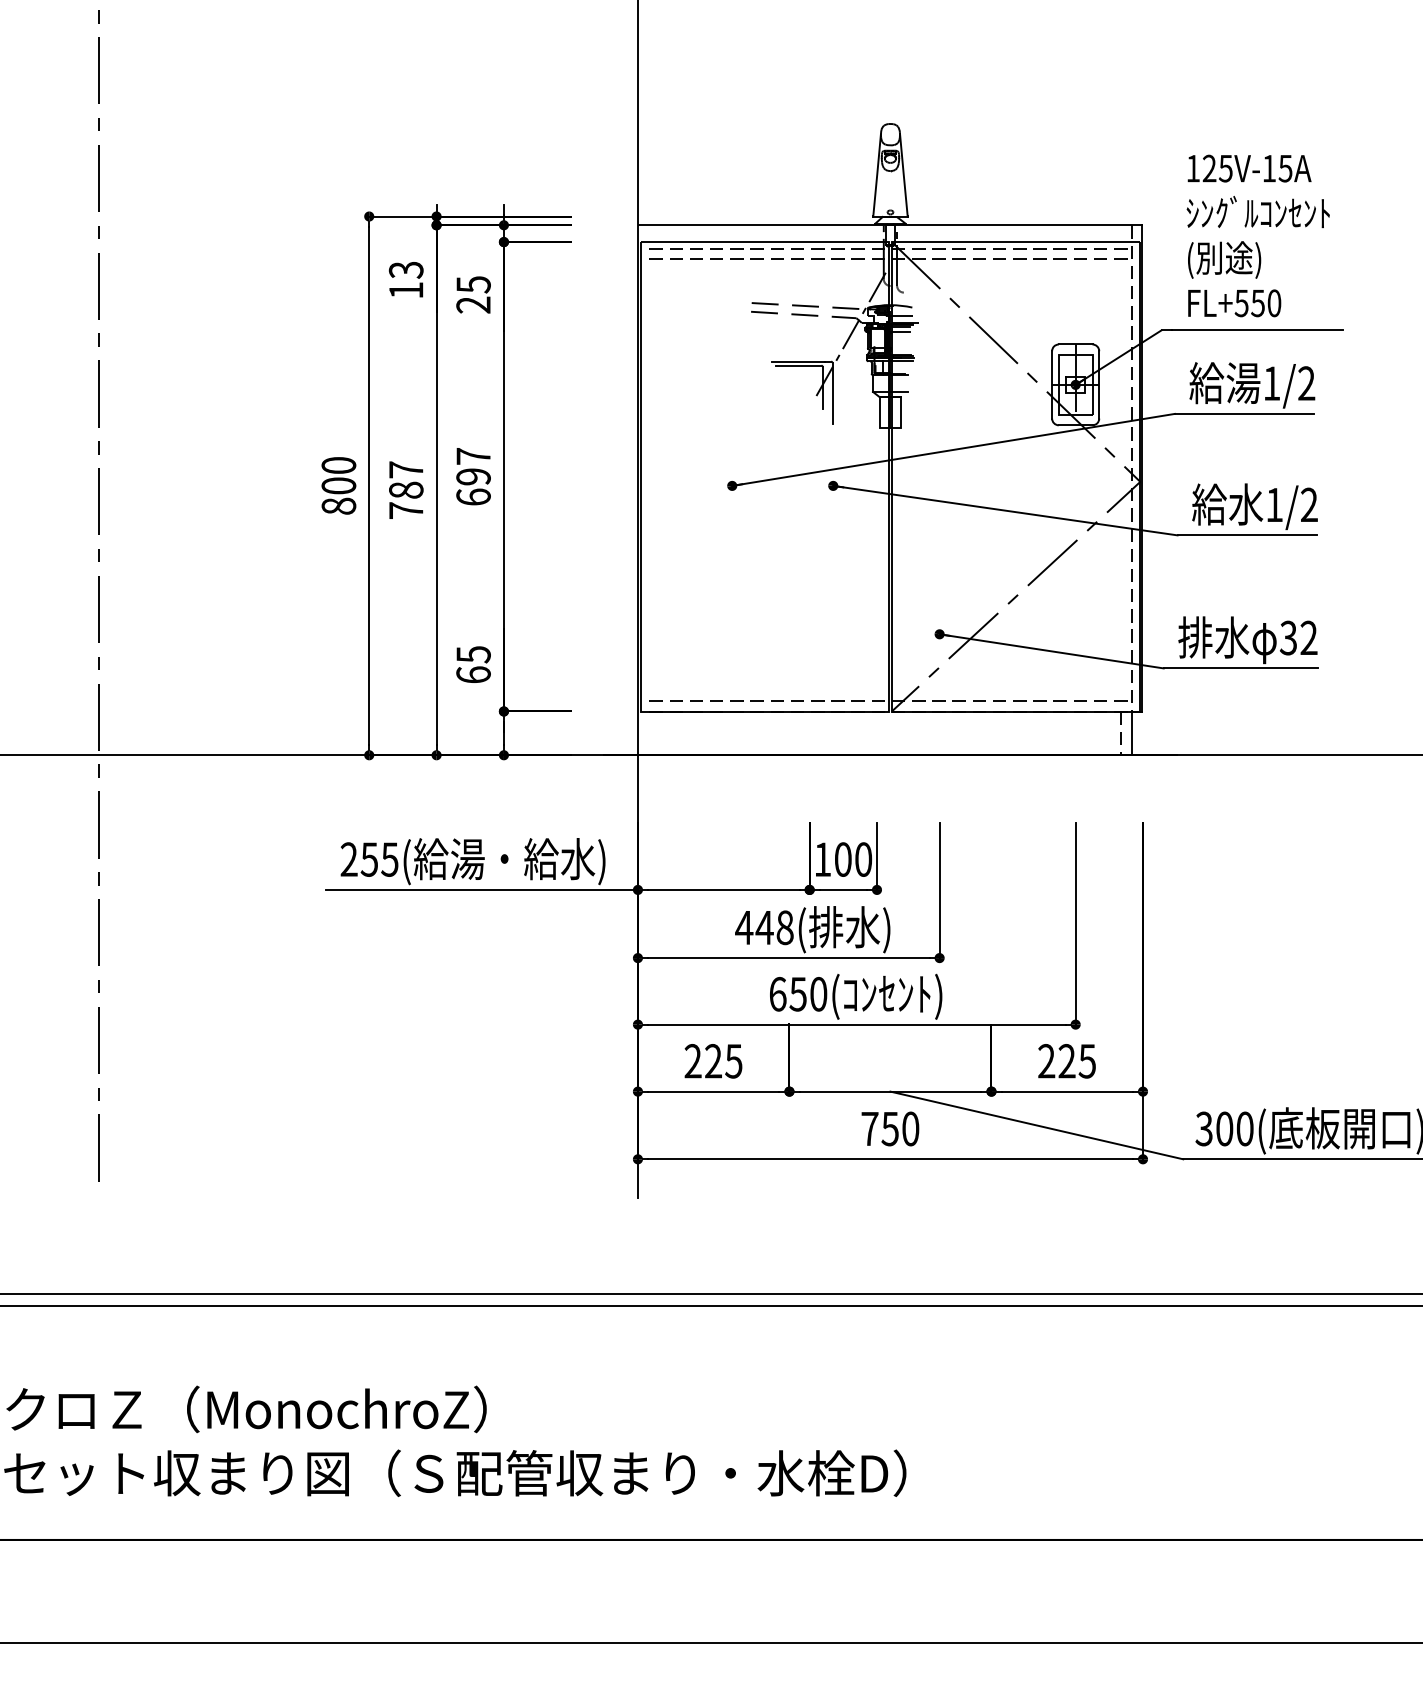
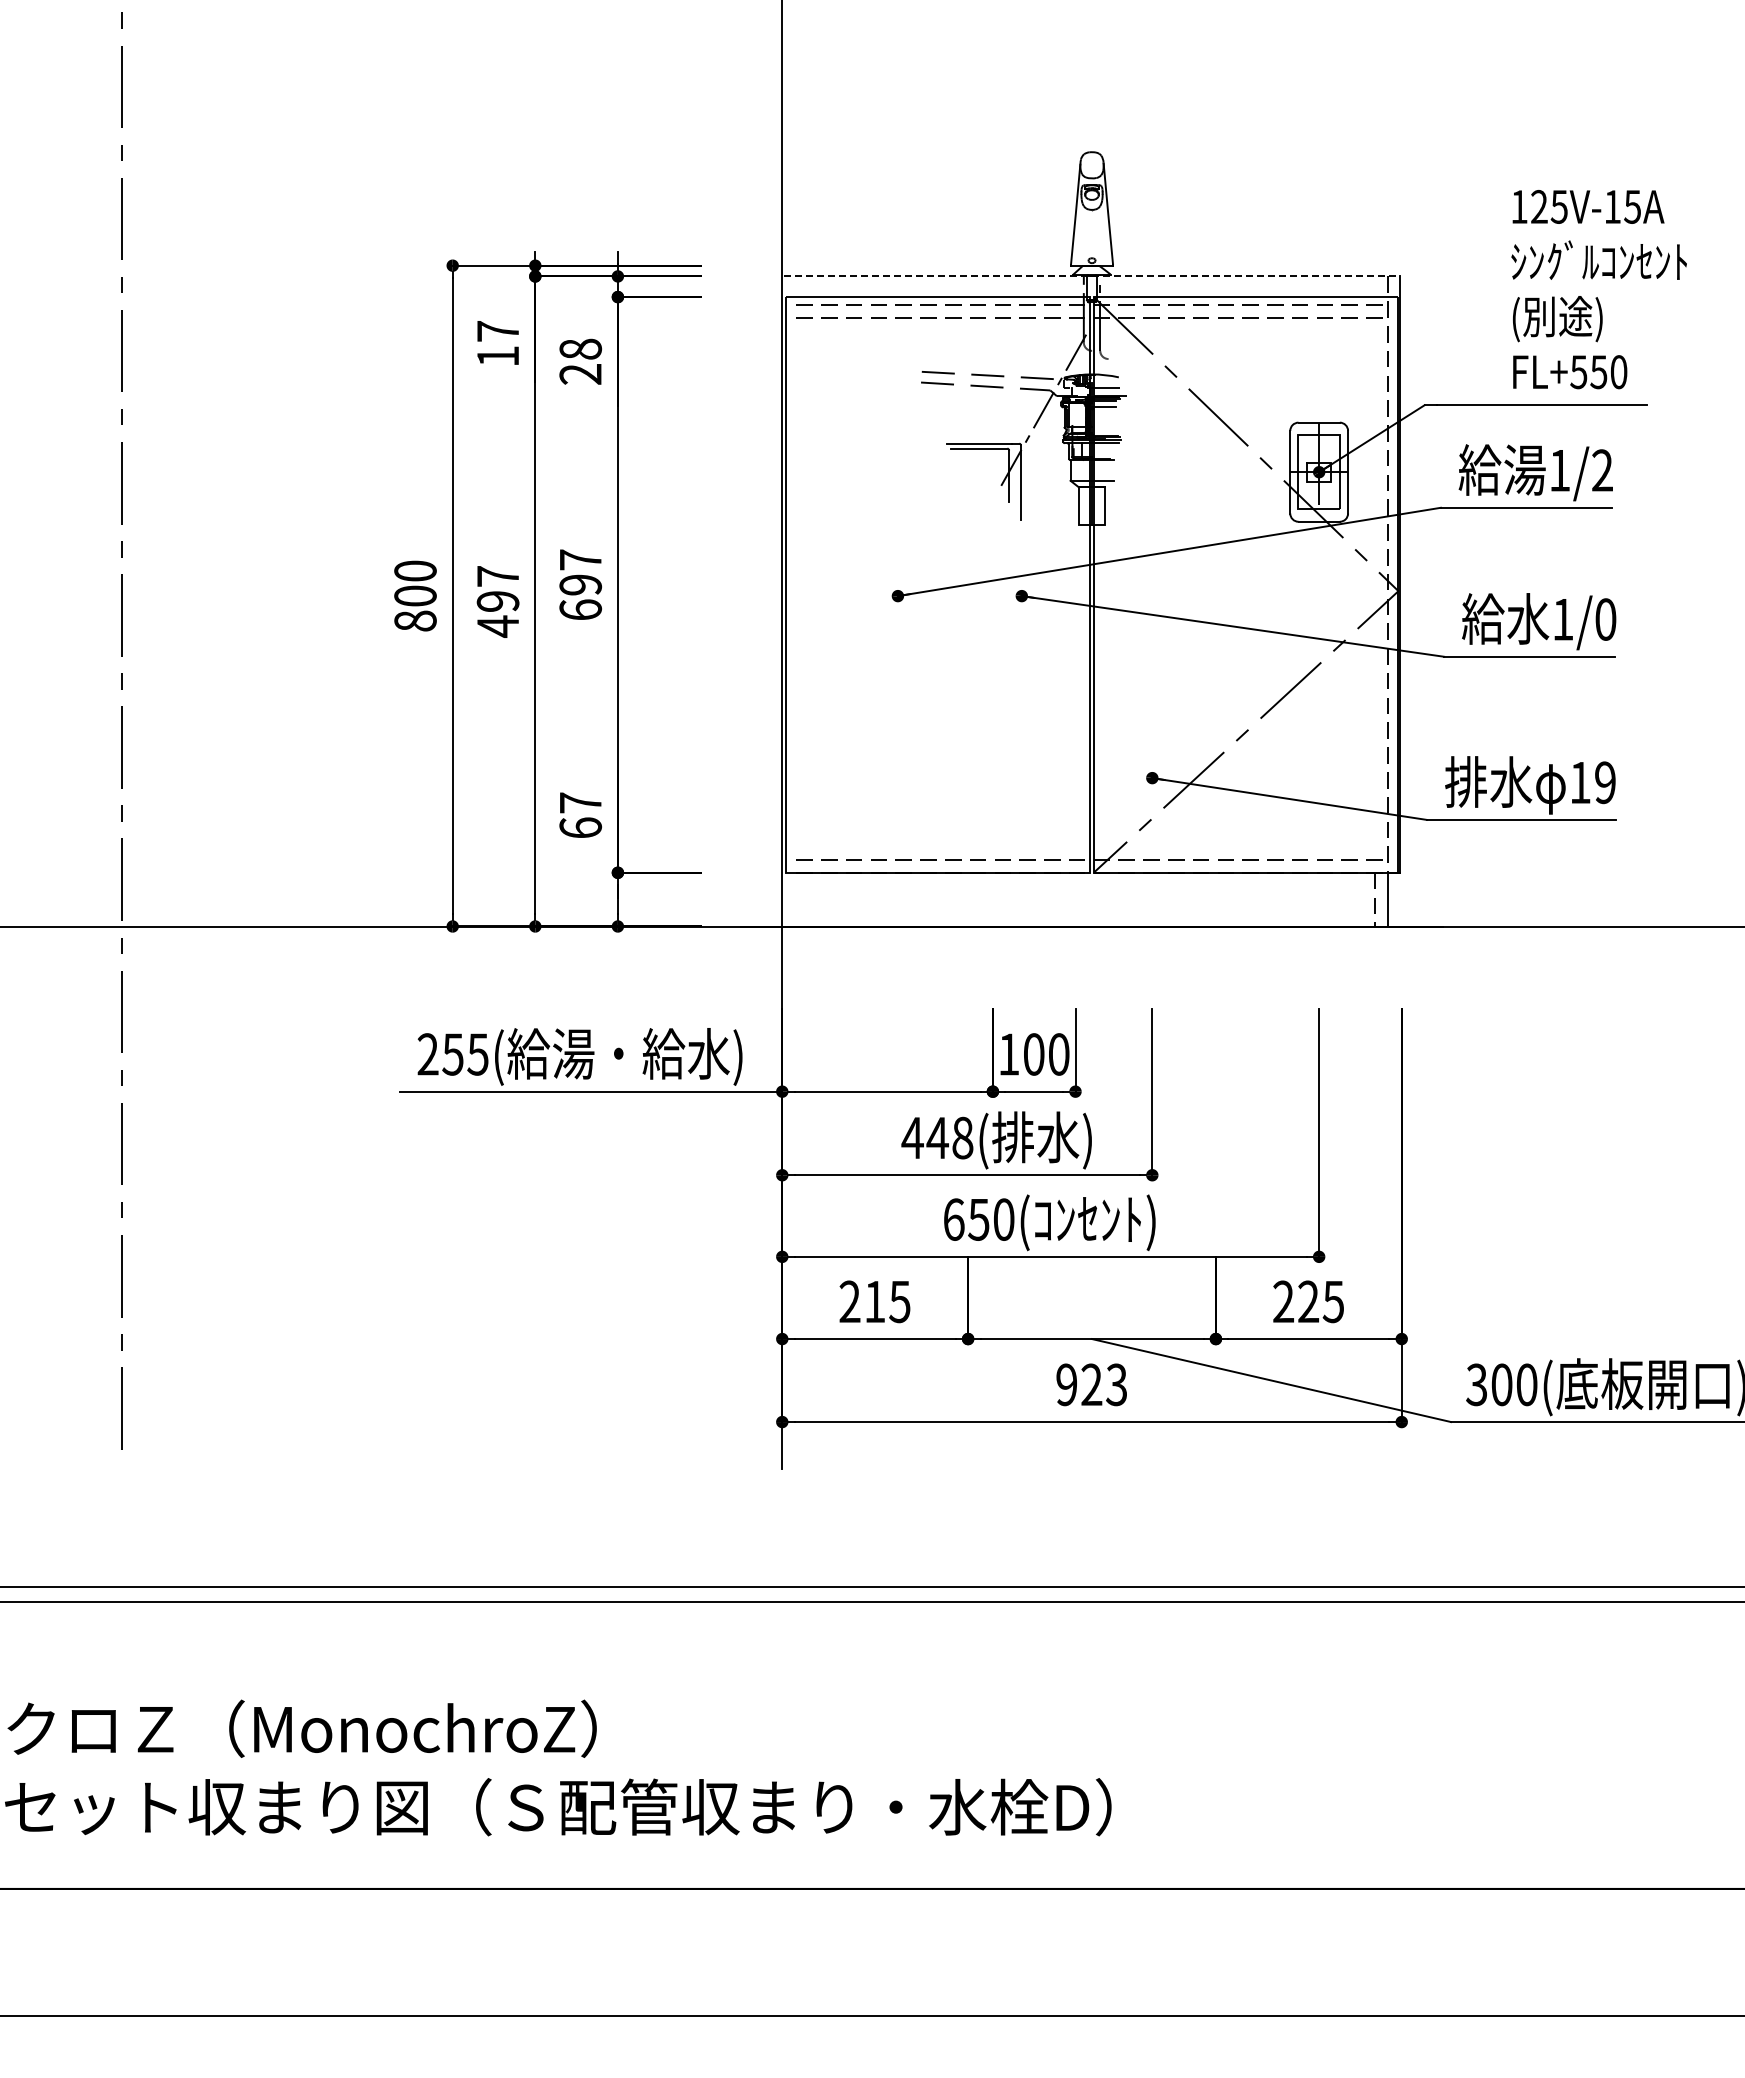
line: (890, 225) -> (1092, 276), solid -> dashed
text: (1257, 235) -> (1598, 289), moved
text: (405, 270) -> (497, 331), 13 -> 17
text: (473, 284) -> (580, 349), 25 -> 28
text: (405, 500) -> (497, 614), 787 -> 497
text: (1309, 504) -> (1605, 619), 1/2 -> 1/0
text: (1298, 637) -> (1592, 782), 32 -> 19
text: (474, 654) -> (581, 802), 65 -> 67
text: (713, 1061) -> (874, 1301), 225 -> 215
text: (890, 1128) -> (1091, 1384), 750 -> 923

